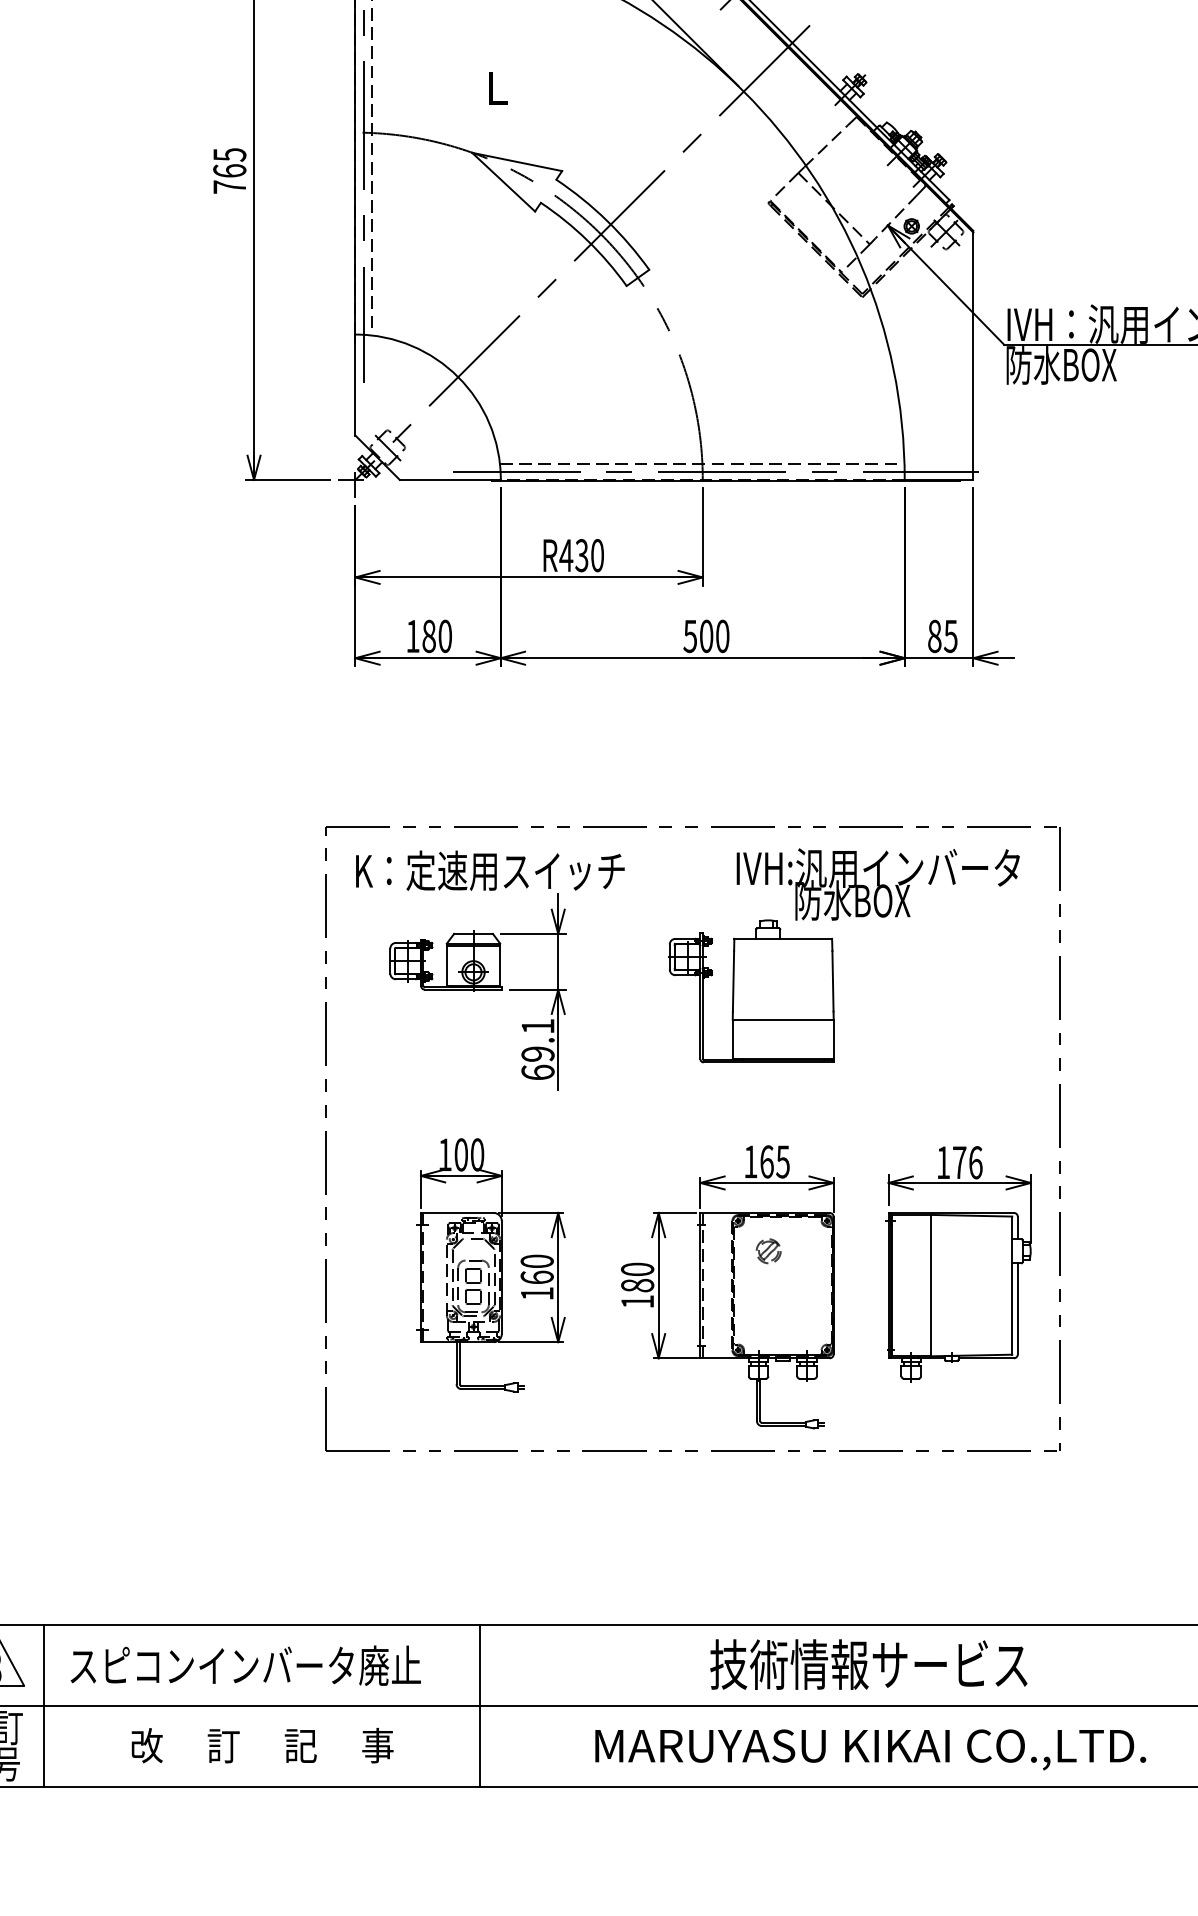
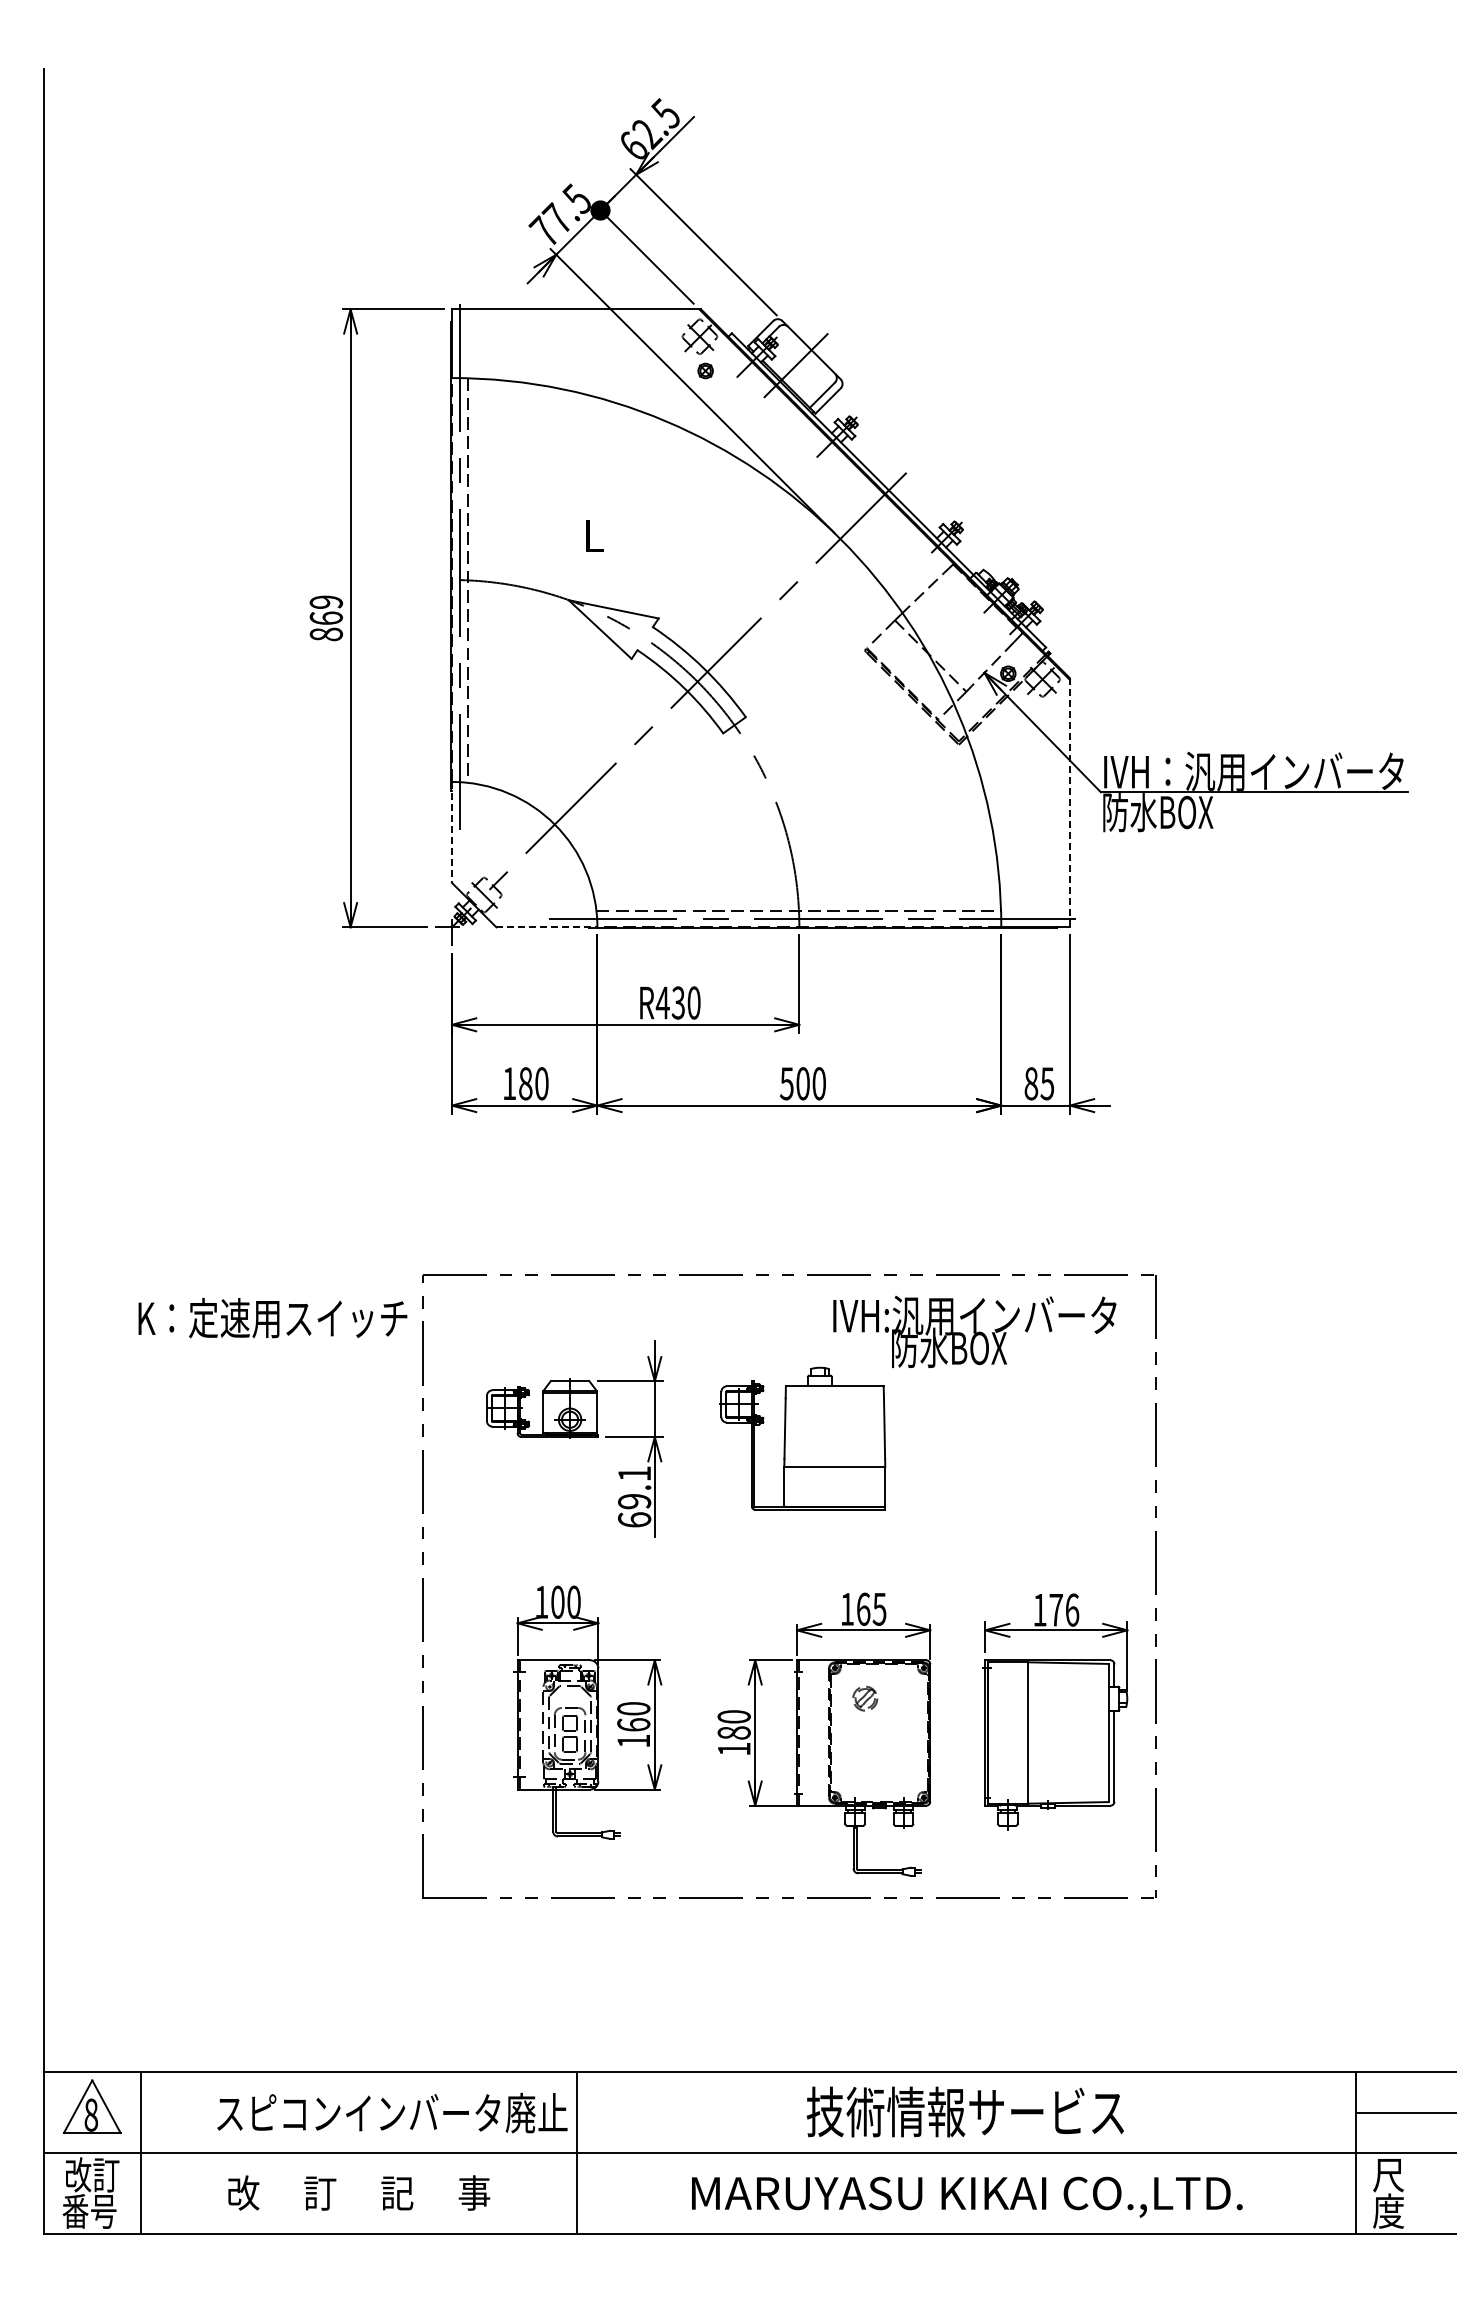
text: (229, 171) -> (326, 618), 765 -> 869
line: (972, 355) -> (1069, 802), solid -> dashed
line: (355, 385) -> (452, 832), solid -> dashed
line: (450, 480) -> (547, 927), solid -> dashed
text: (489, 871) -> (272, 1318), moved
part: (750, 991) -> (802, 1438), moved
text: (245, 1665) -> (392, 2112), moved

